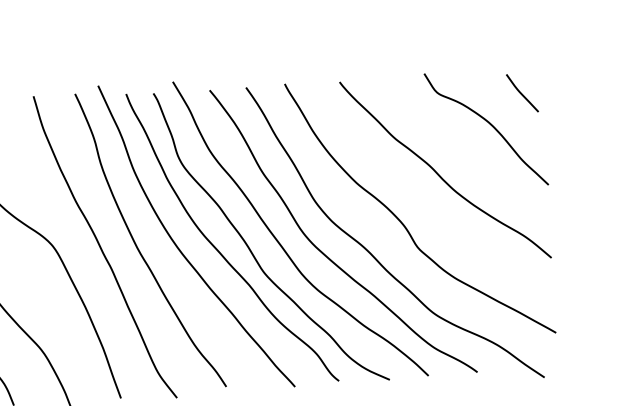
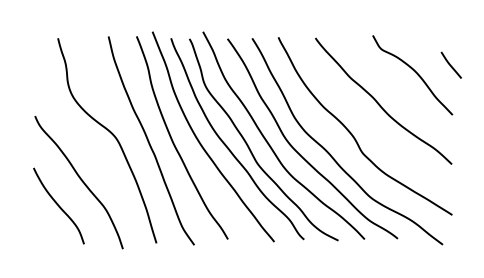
curve: (521, 92) -> (450, 64), moved

